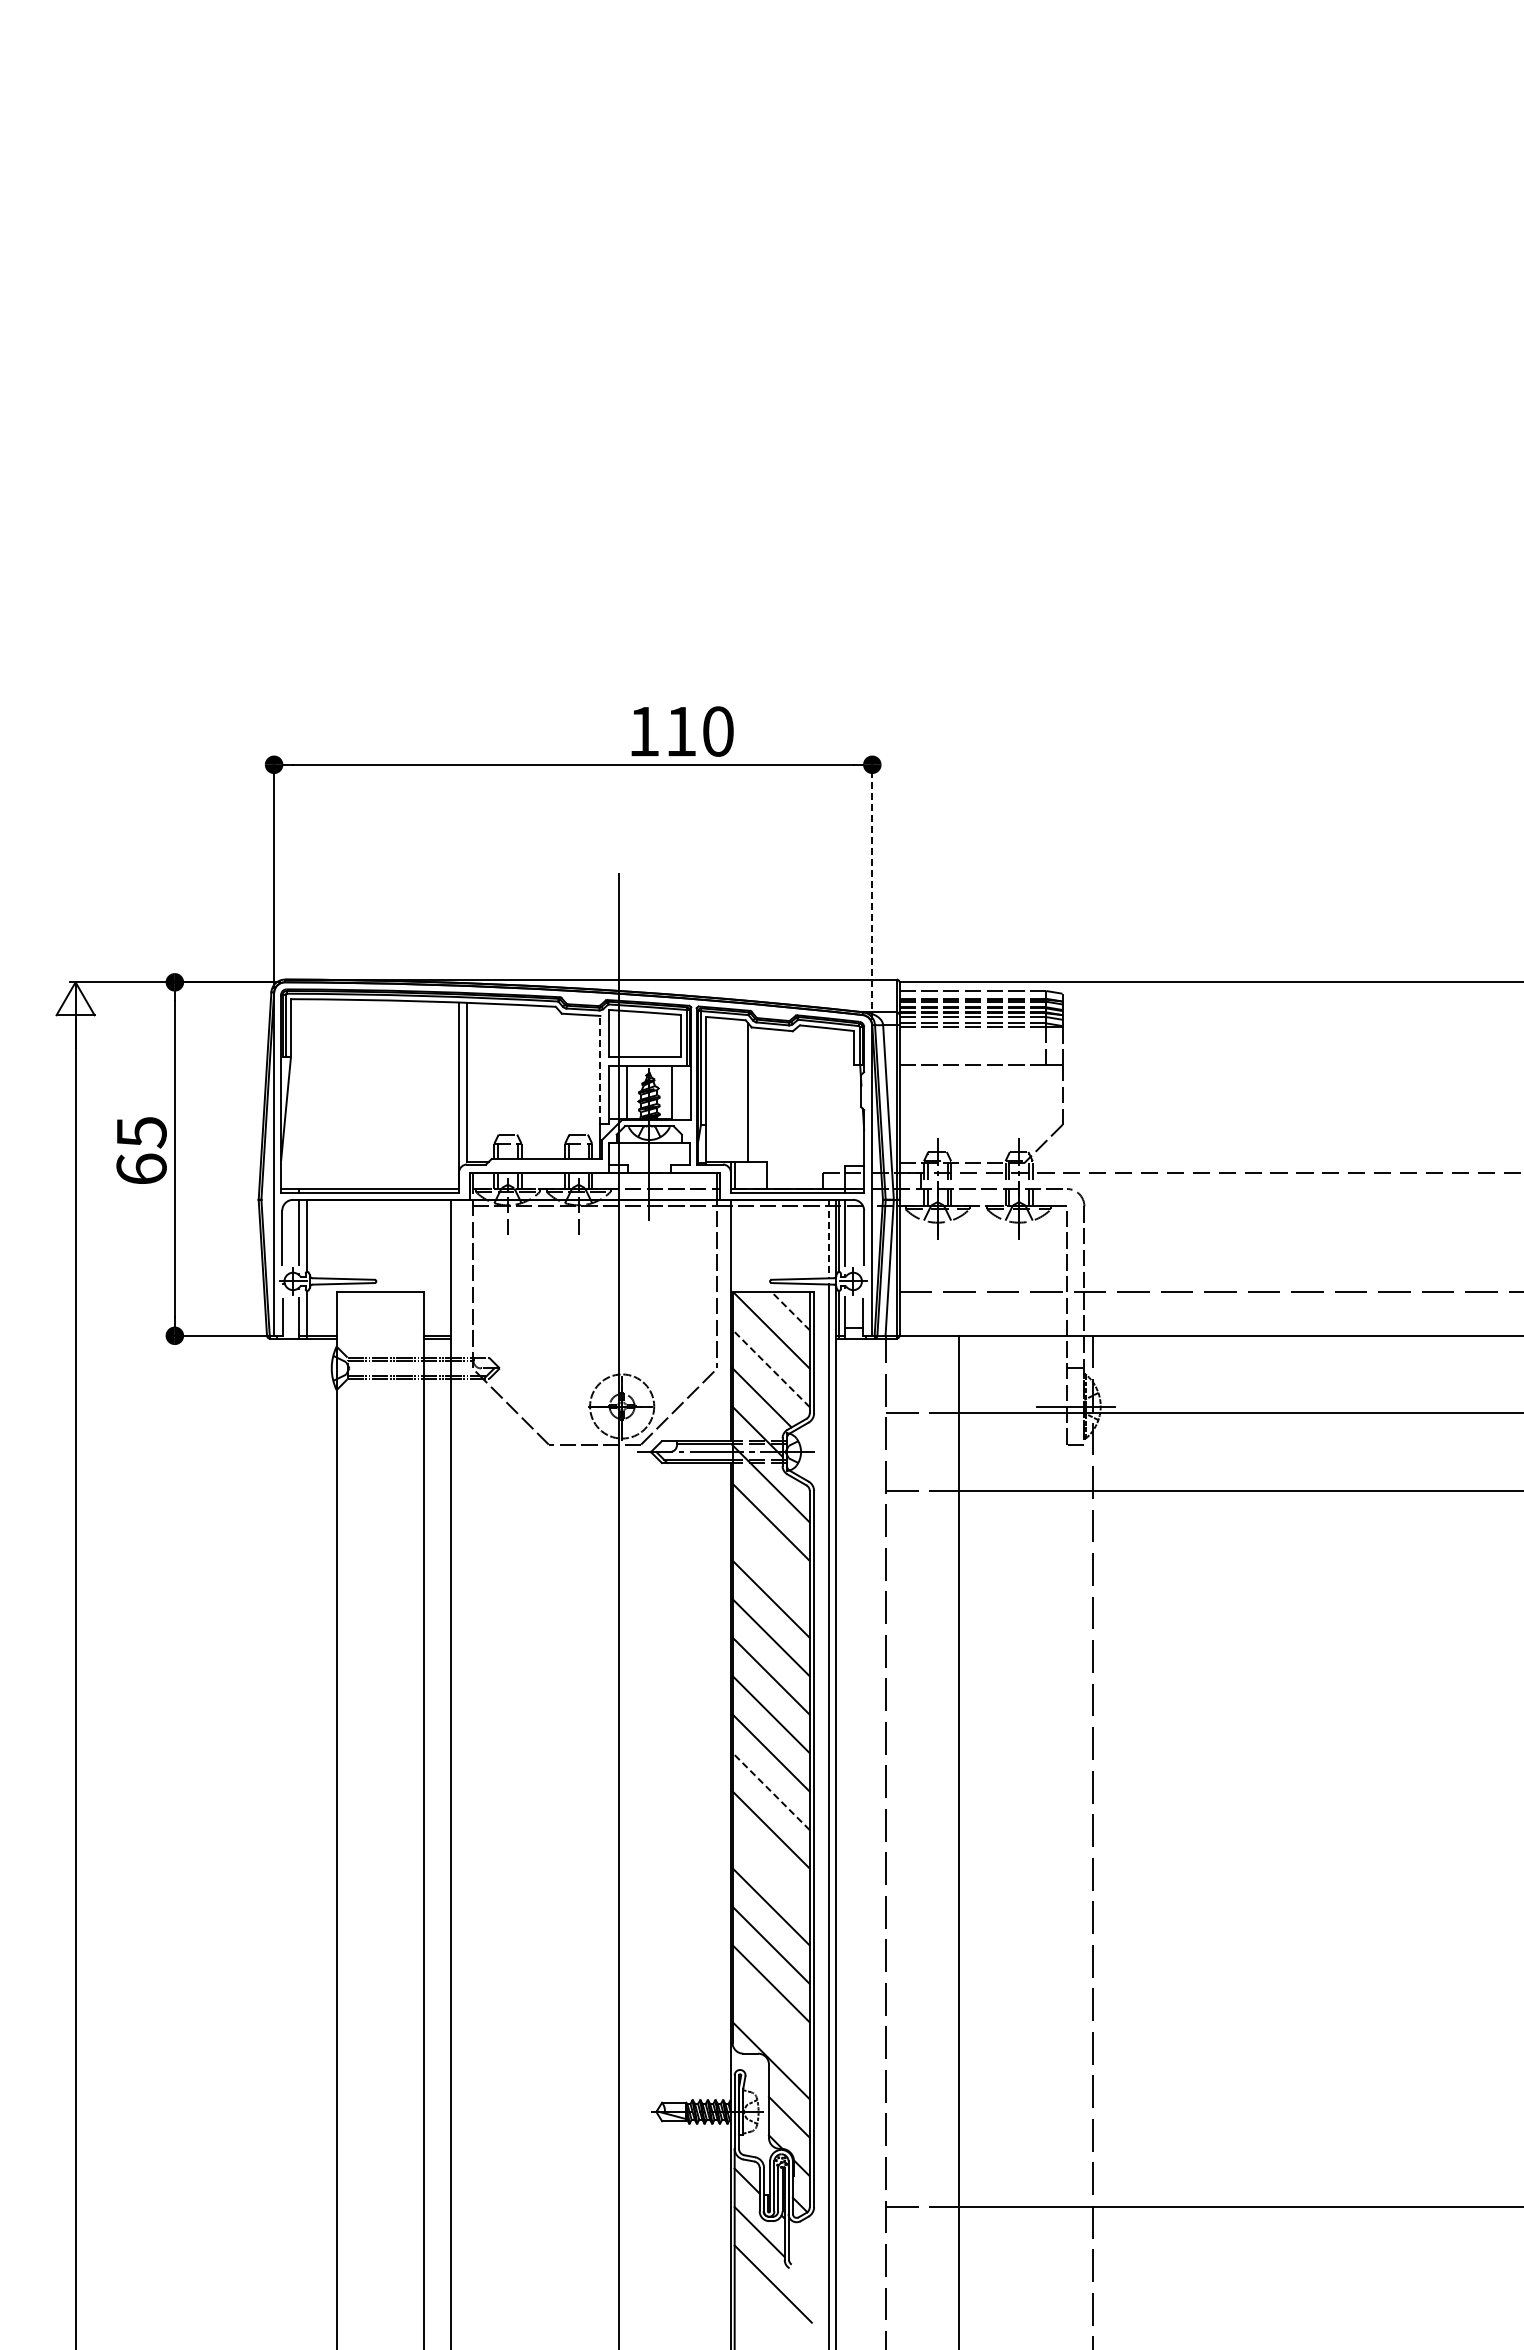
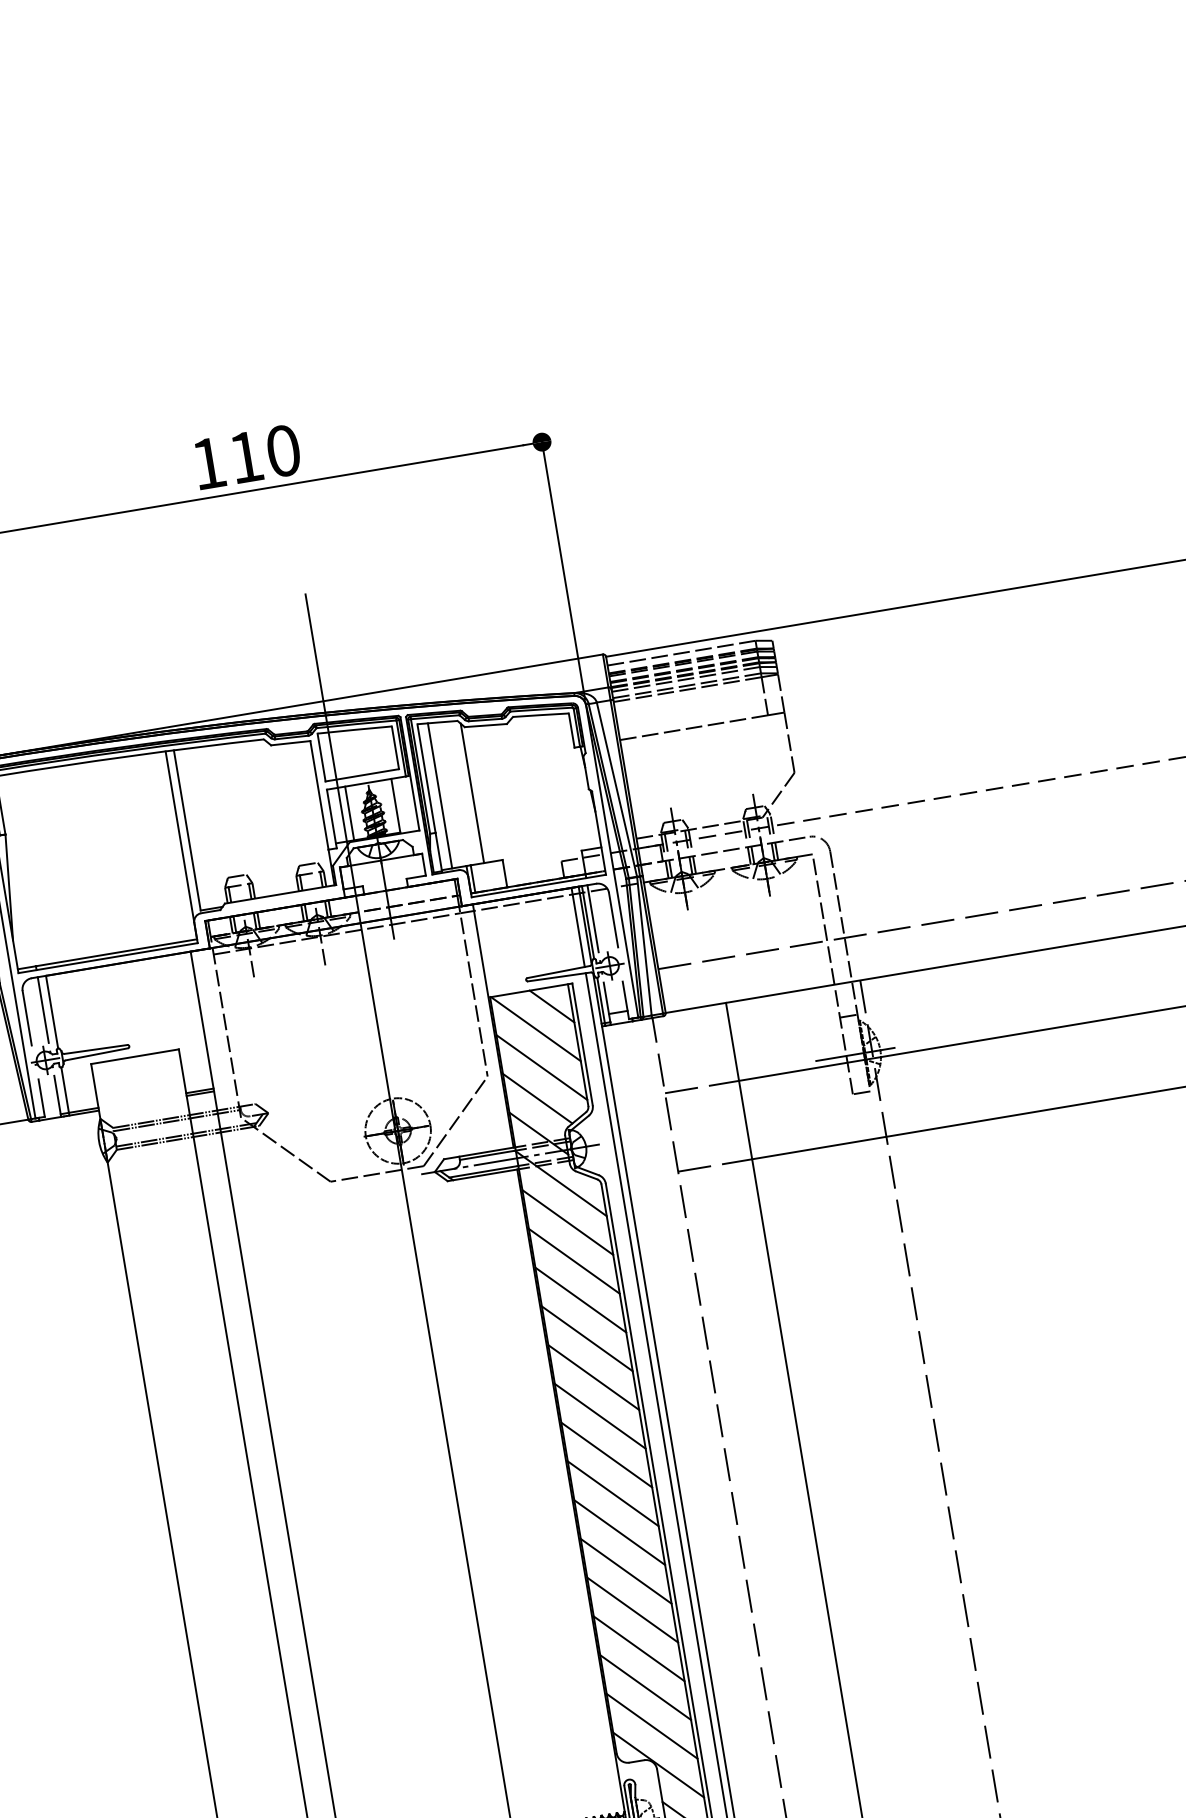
text: (682, 731) -> (247, 456), moved
line: (872, 889) -> (563, 567), dashed -> solid
line: (600, 1069) -> (319, 795), dashed -> solid
line: (716, 1089) -> (439, 795), added
line: (828, 1239) -> (577, 927), dashed -> solid
line: (790, 1311) -> (551, 1006), dashed -> solid
line: (771, 1368) -> (542, 1067), dashed -> solid
line: (770, 1560) -> (573, 1261), added
line: (771, 1791) -> (613, 1493), dashed -> solid
line: (770, 1868) -> (625, 1571), added
line: (770, 2021) -> (651, 1725), added

